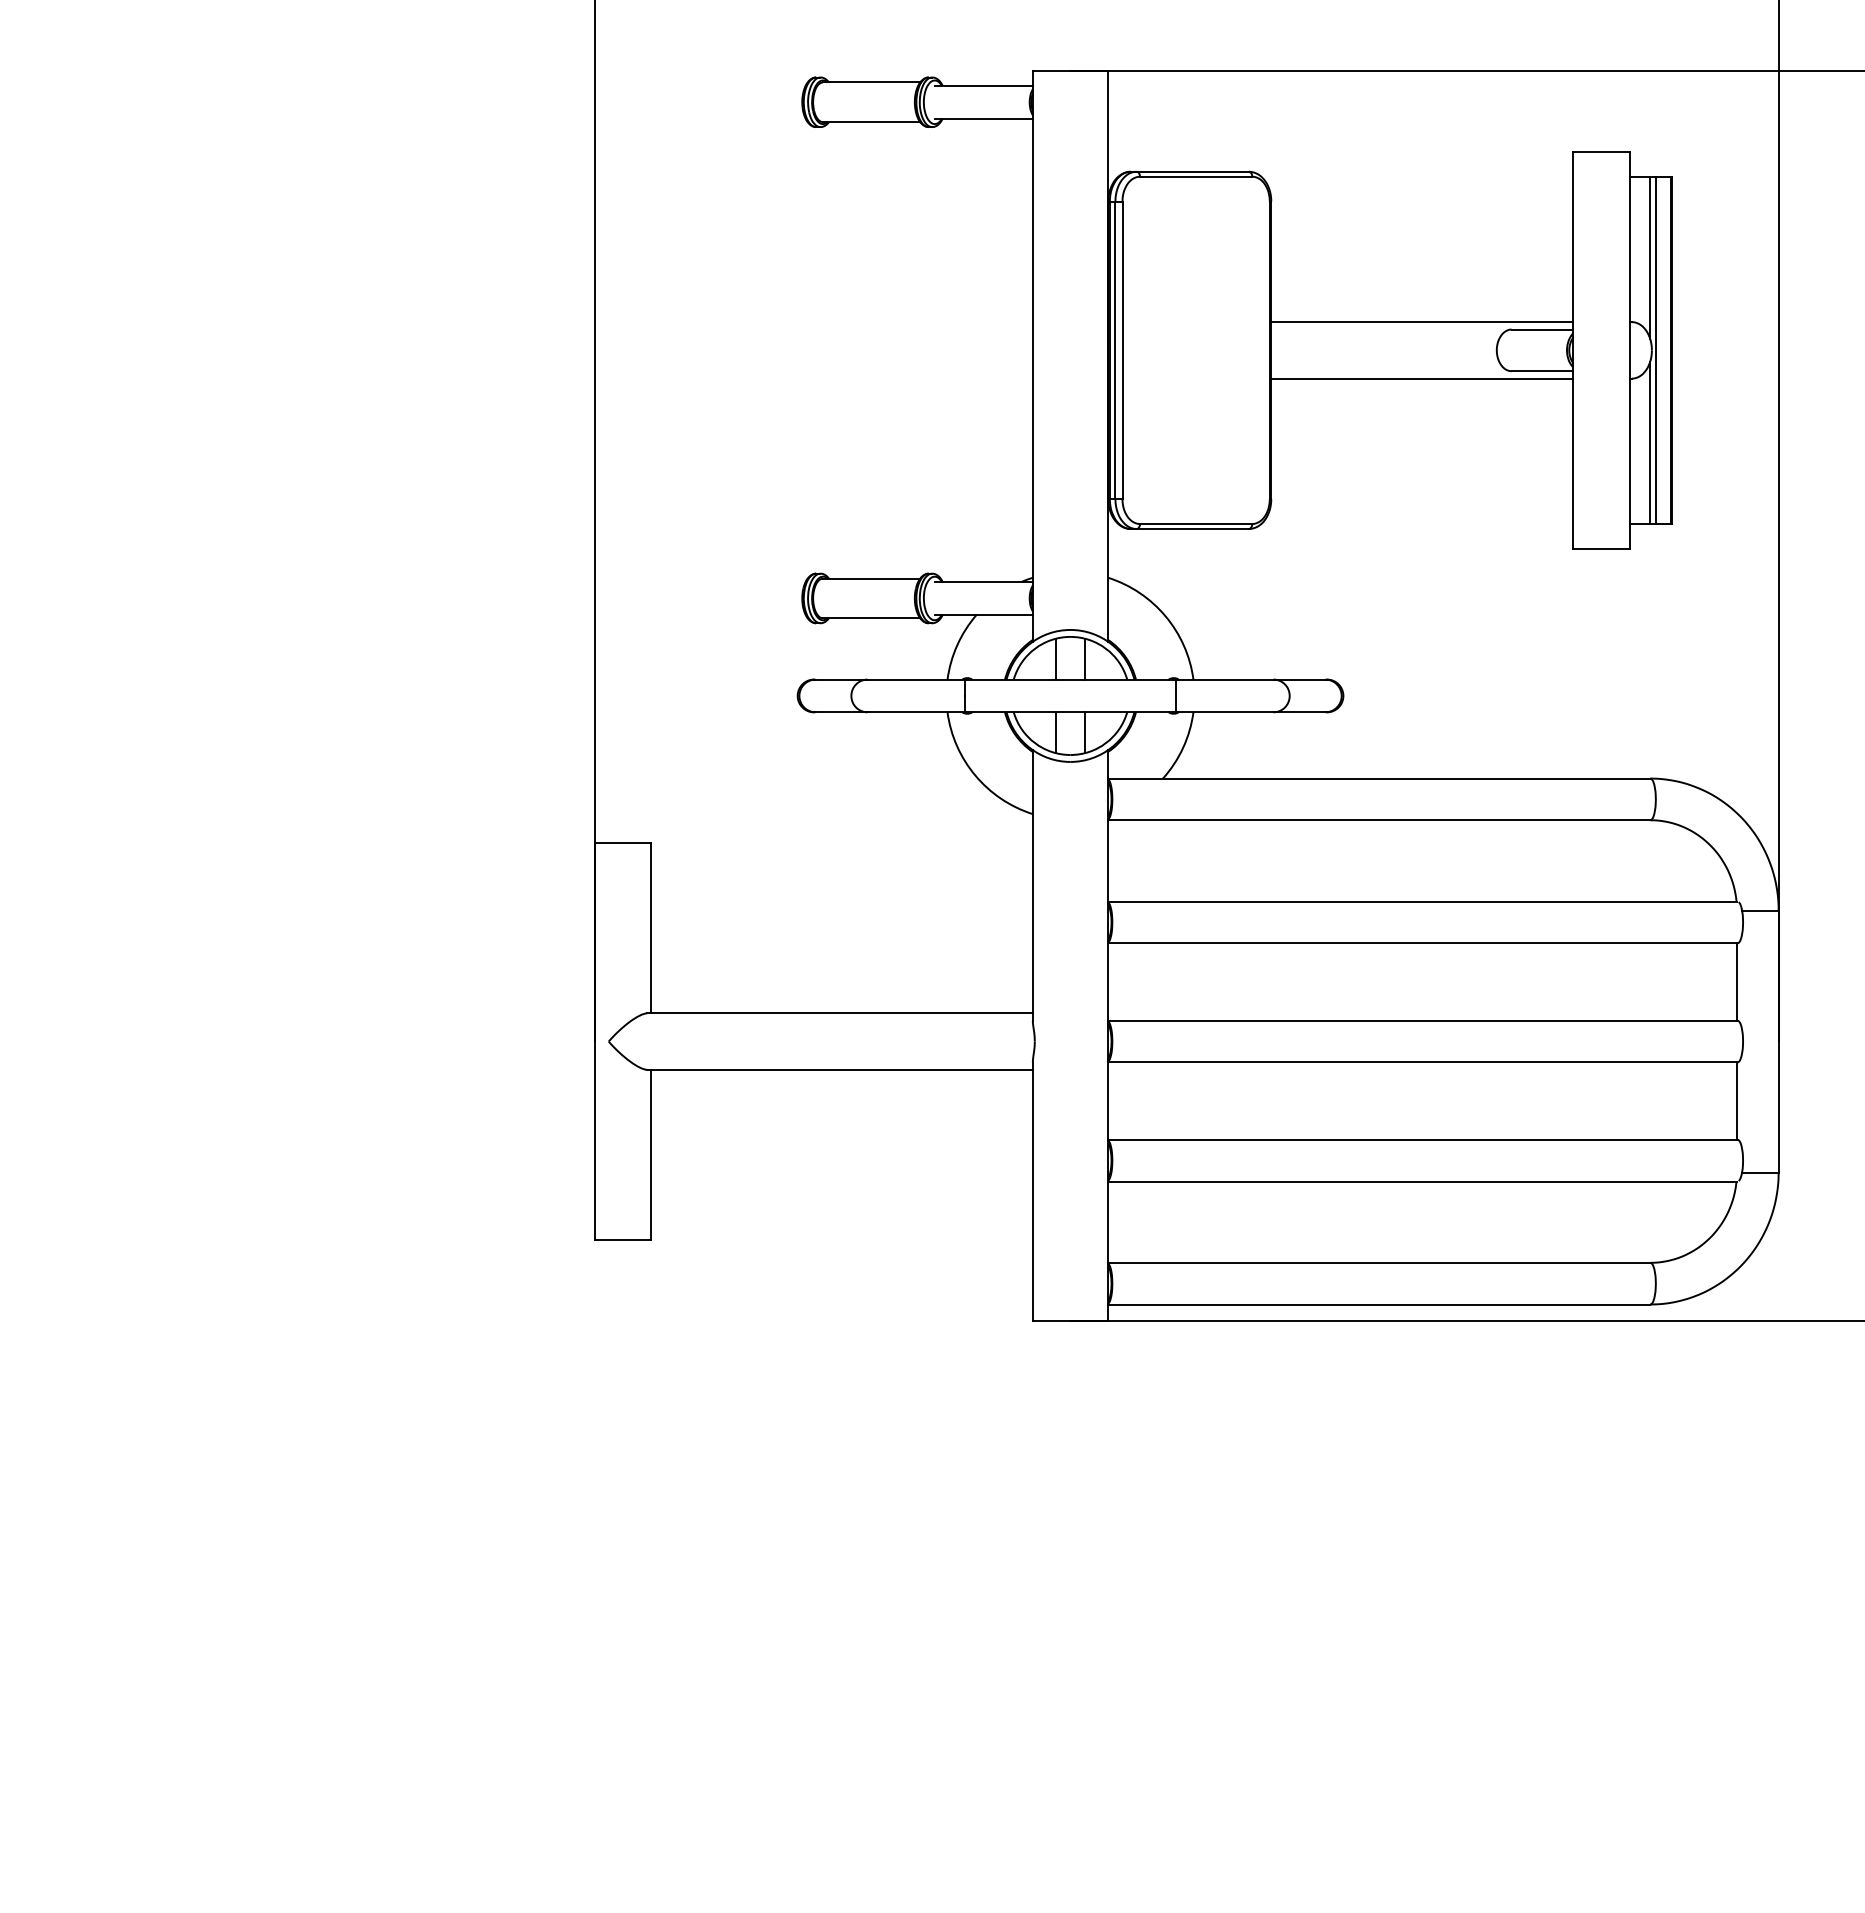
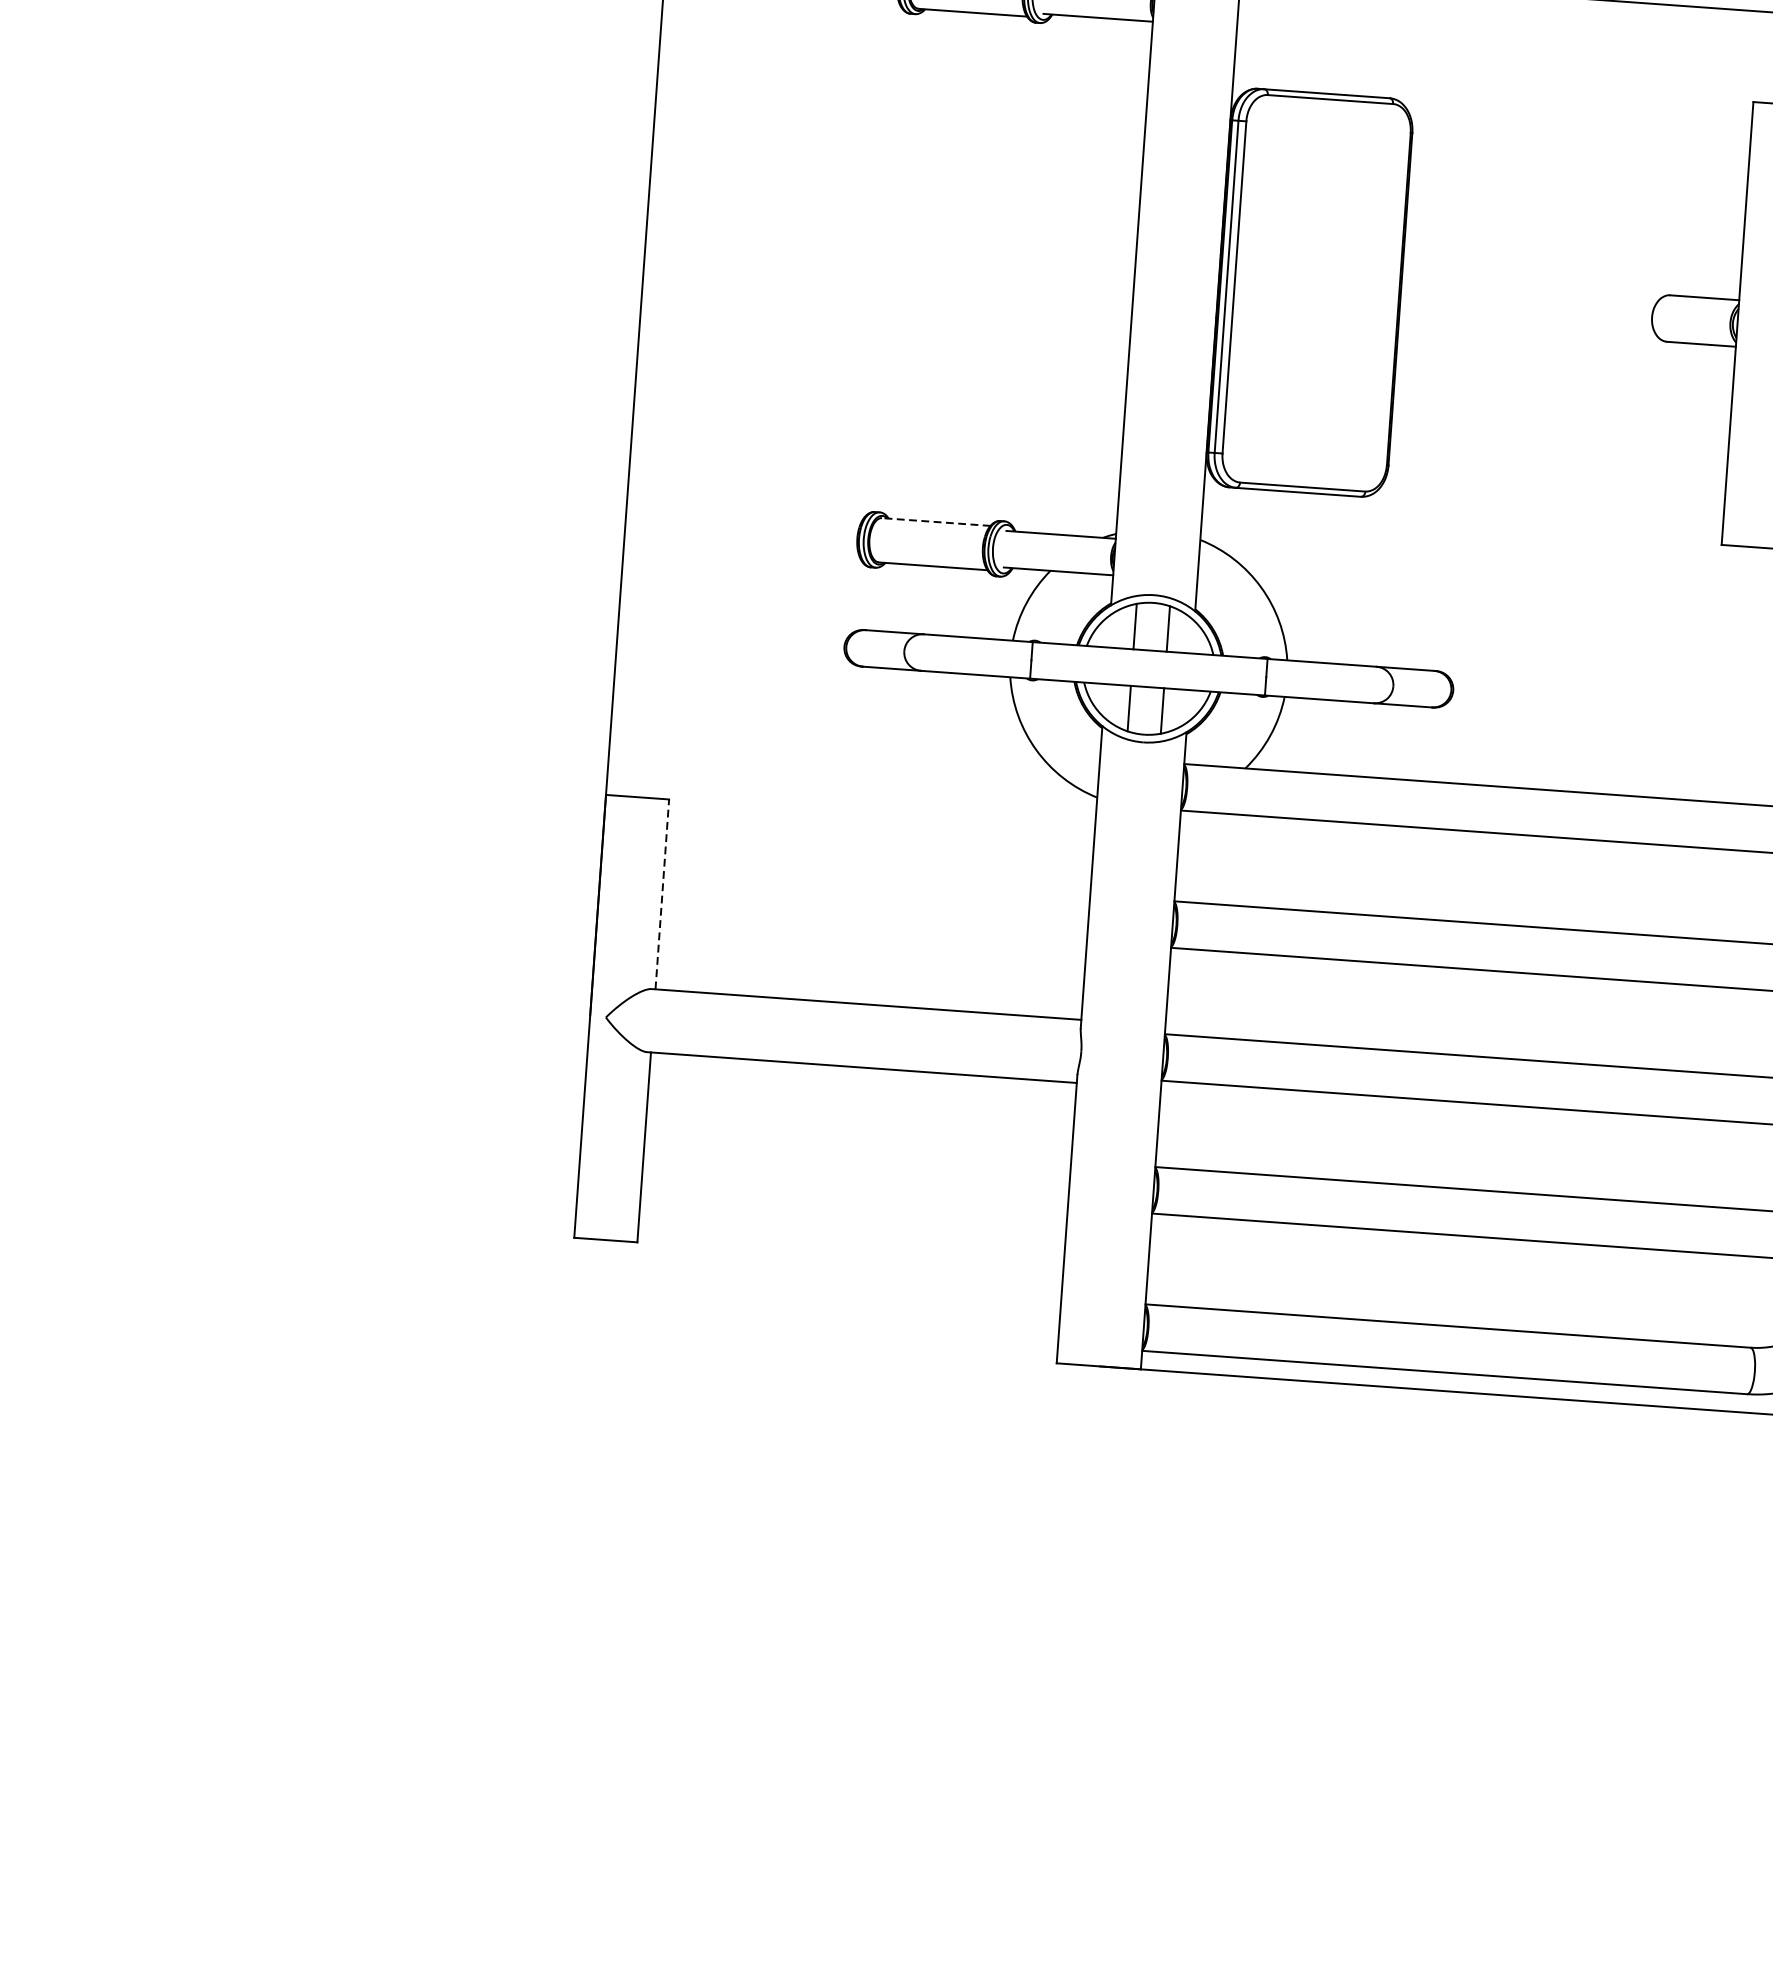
line: (1422, 322) -> (1571, 280), removed
line: (1422, 378) -> (1566, 342), removed
line: (871, 578) -> (936, 521), solid -> dashed
line: (651, 927) -> (662, 893), solid -> dashed

